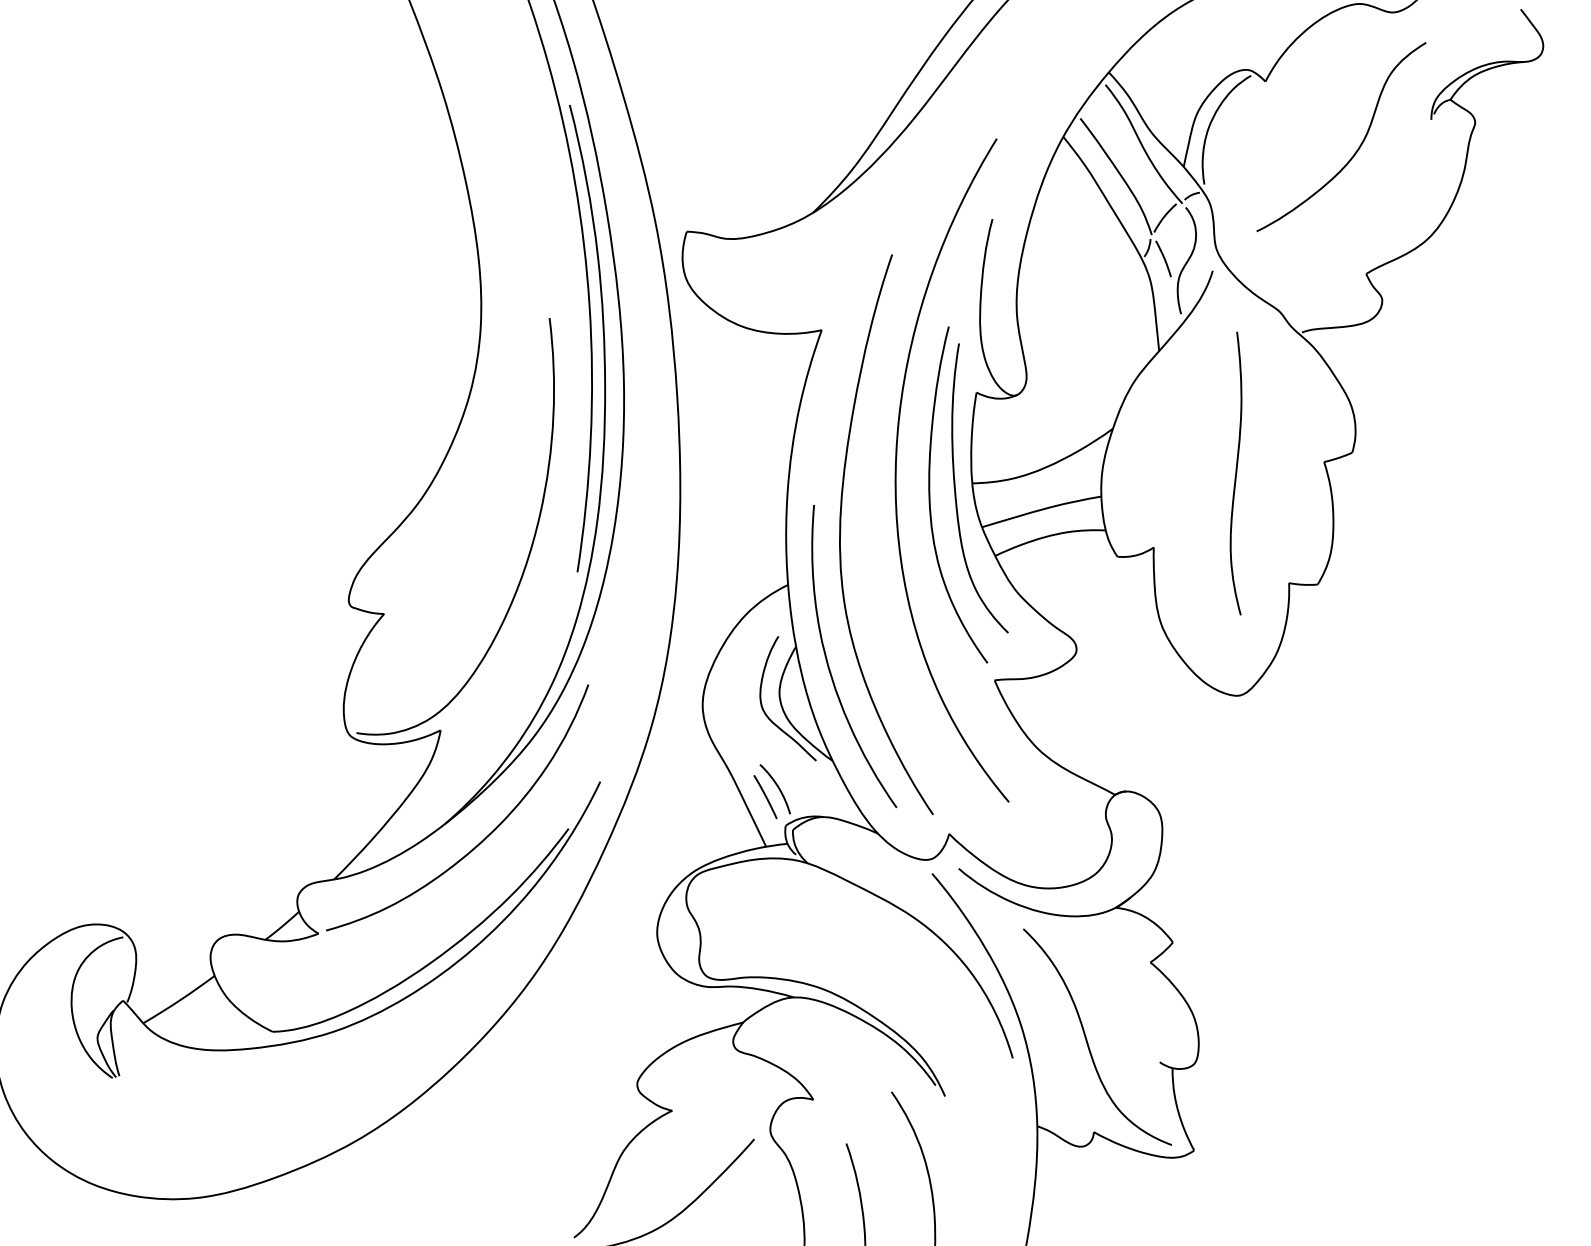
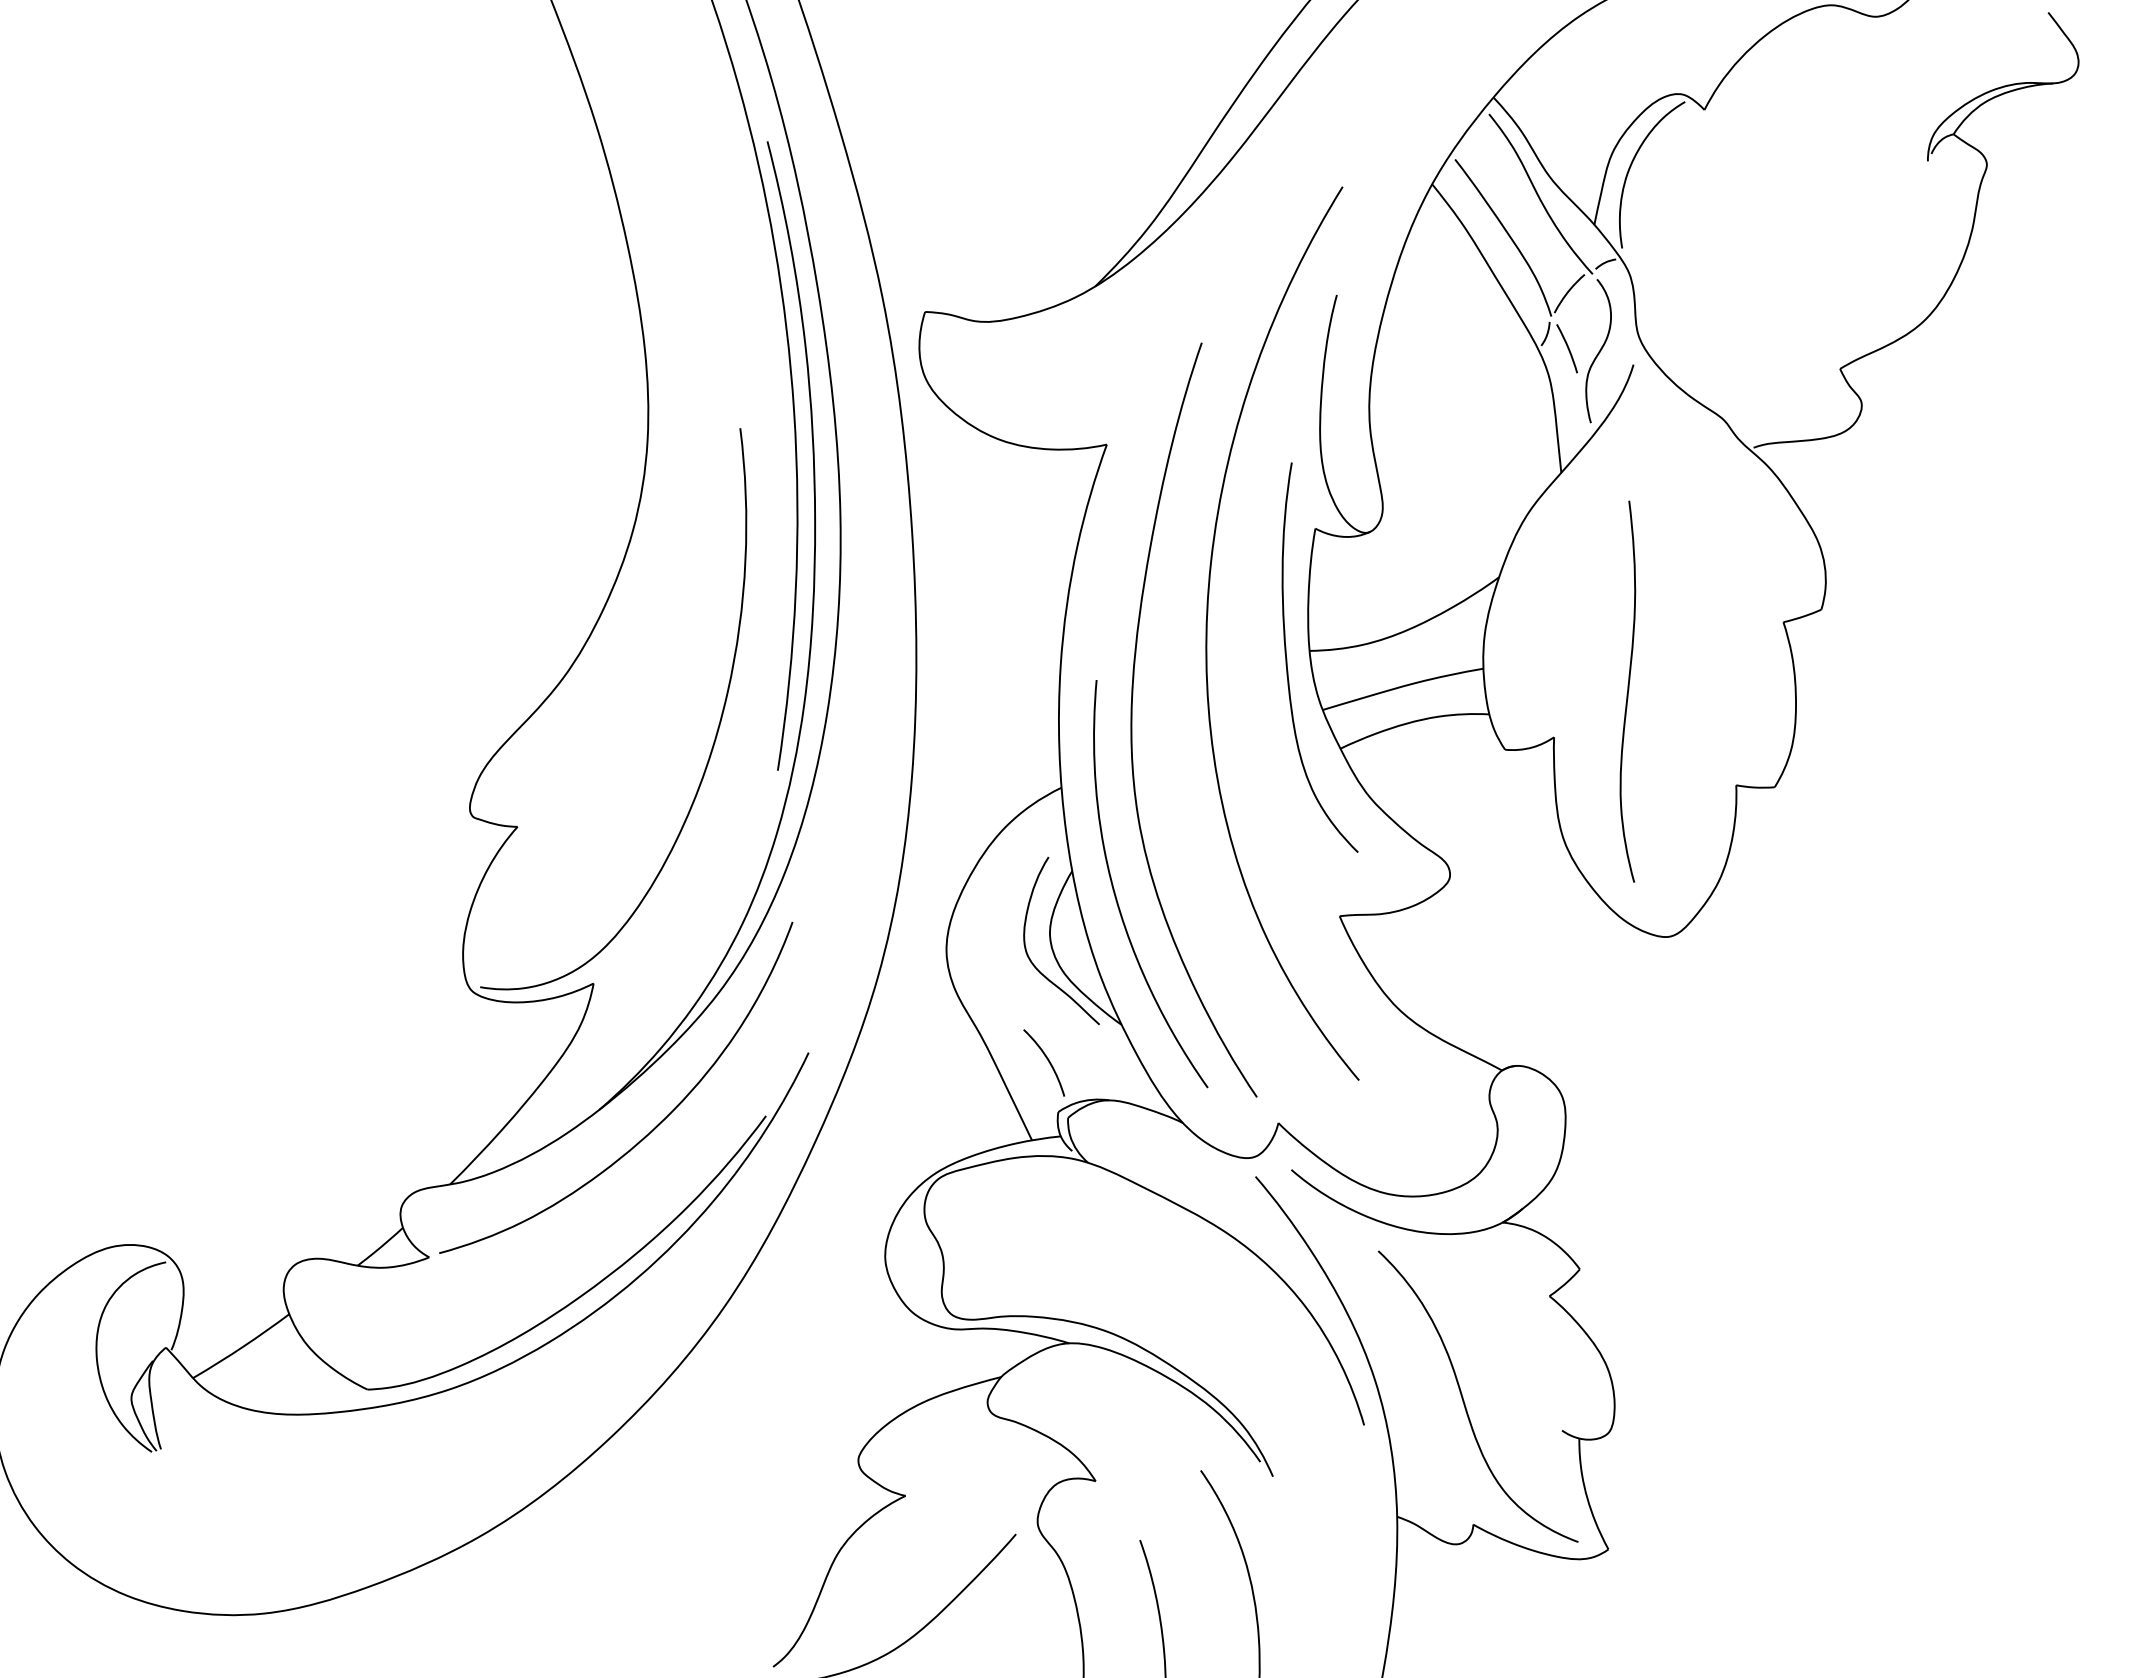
curve: (1359, 146) -> (1830, 197), removed
curve: (1235, 473) -> (1627, 691), moved
curve: (930, 500) -> (1253, 674), removed
line: (765, 797) -> (1031, 1073), removed

